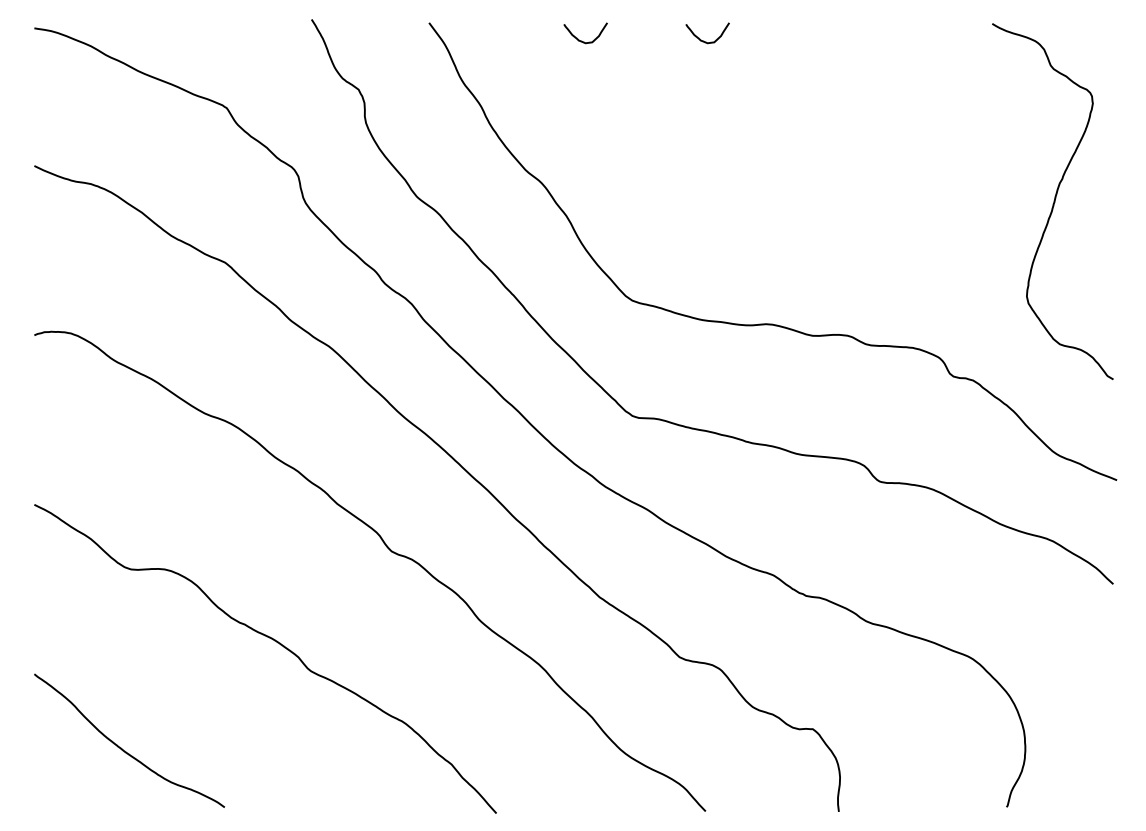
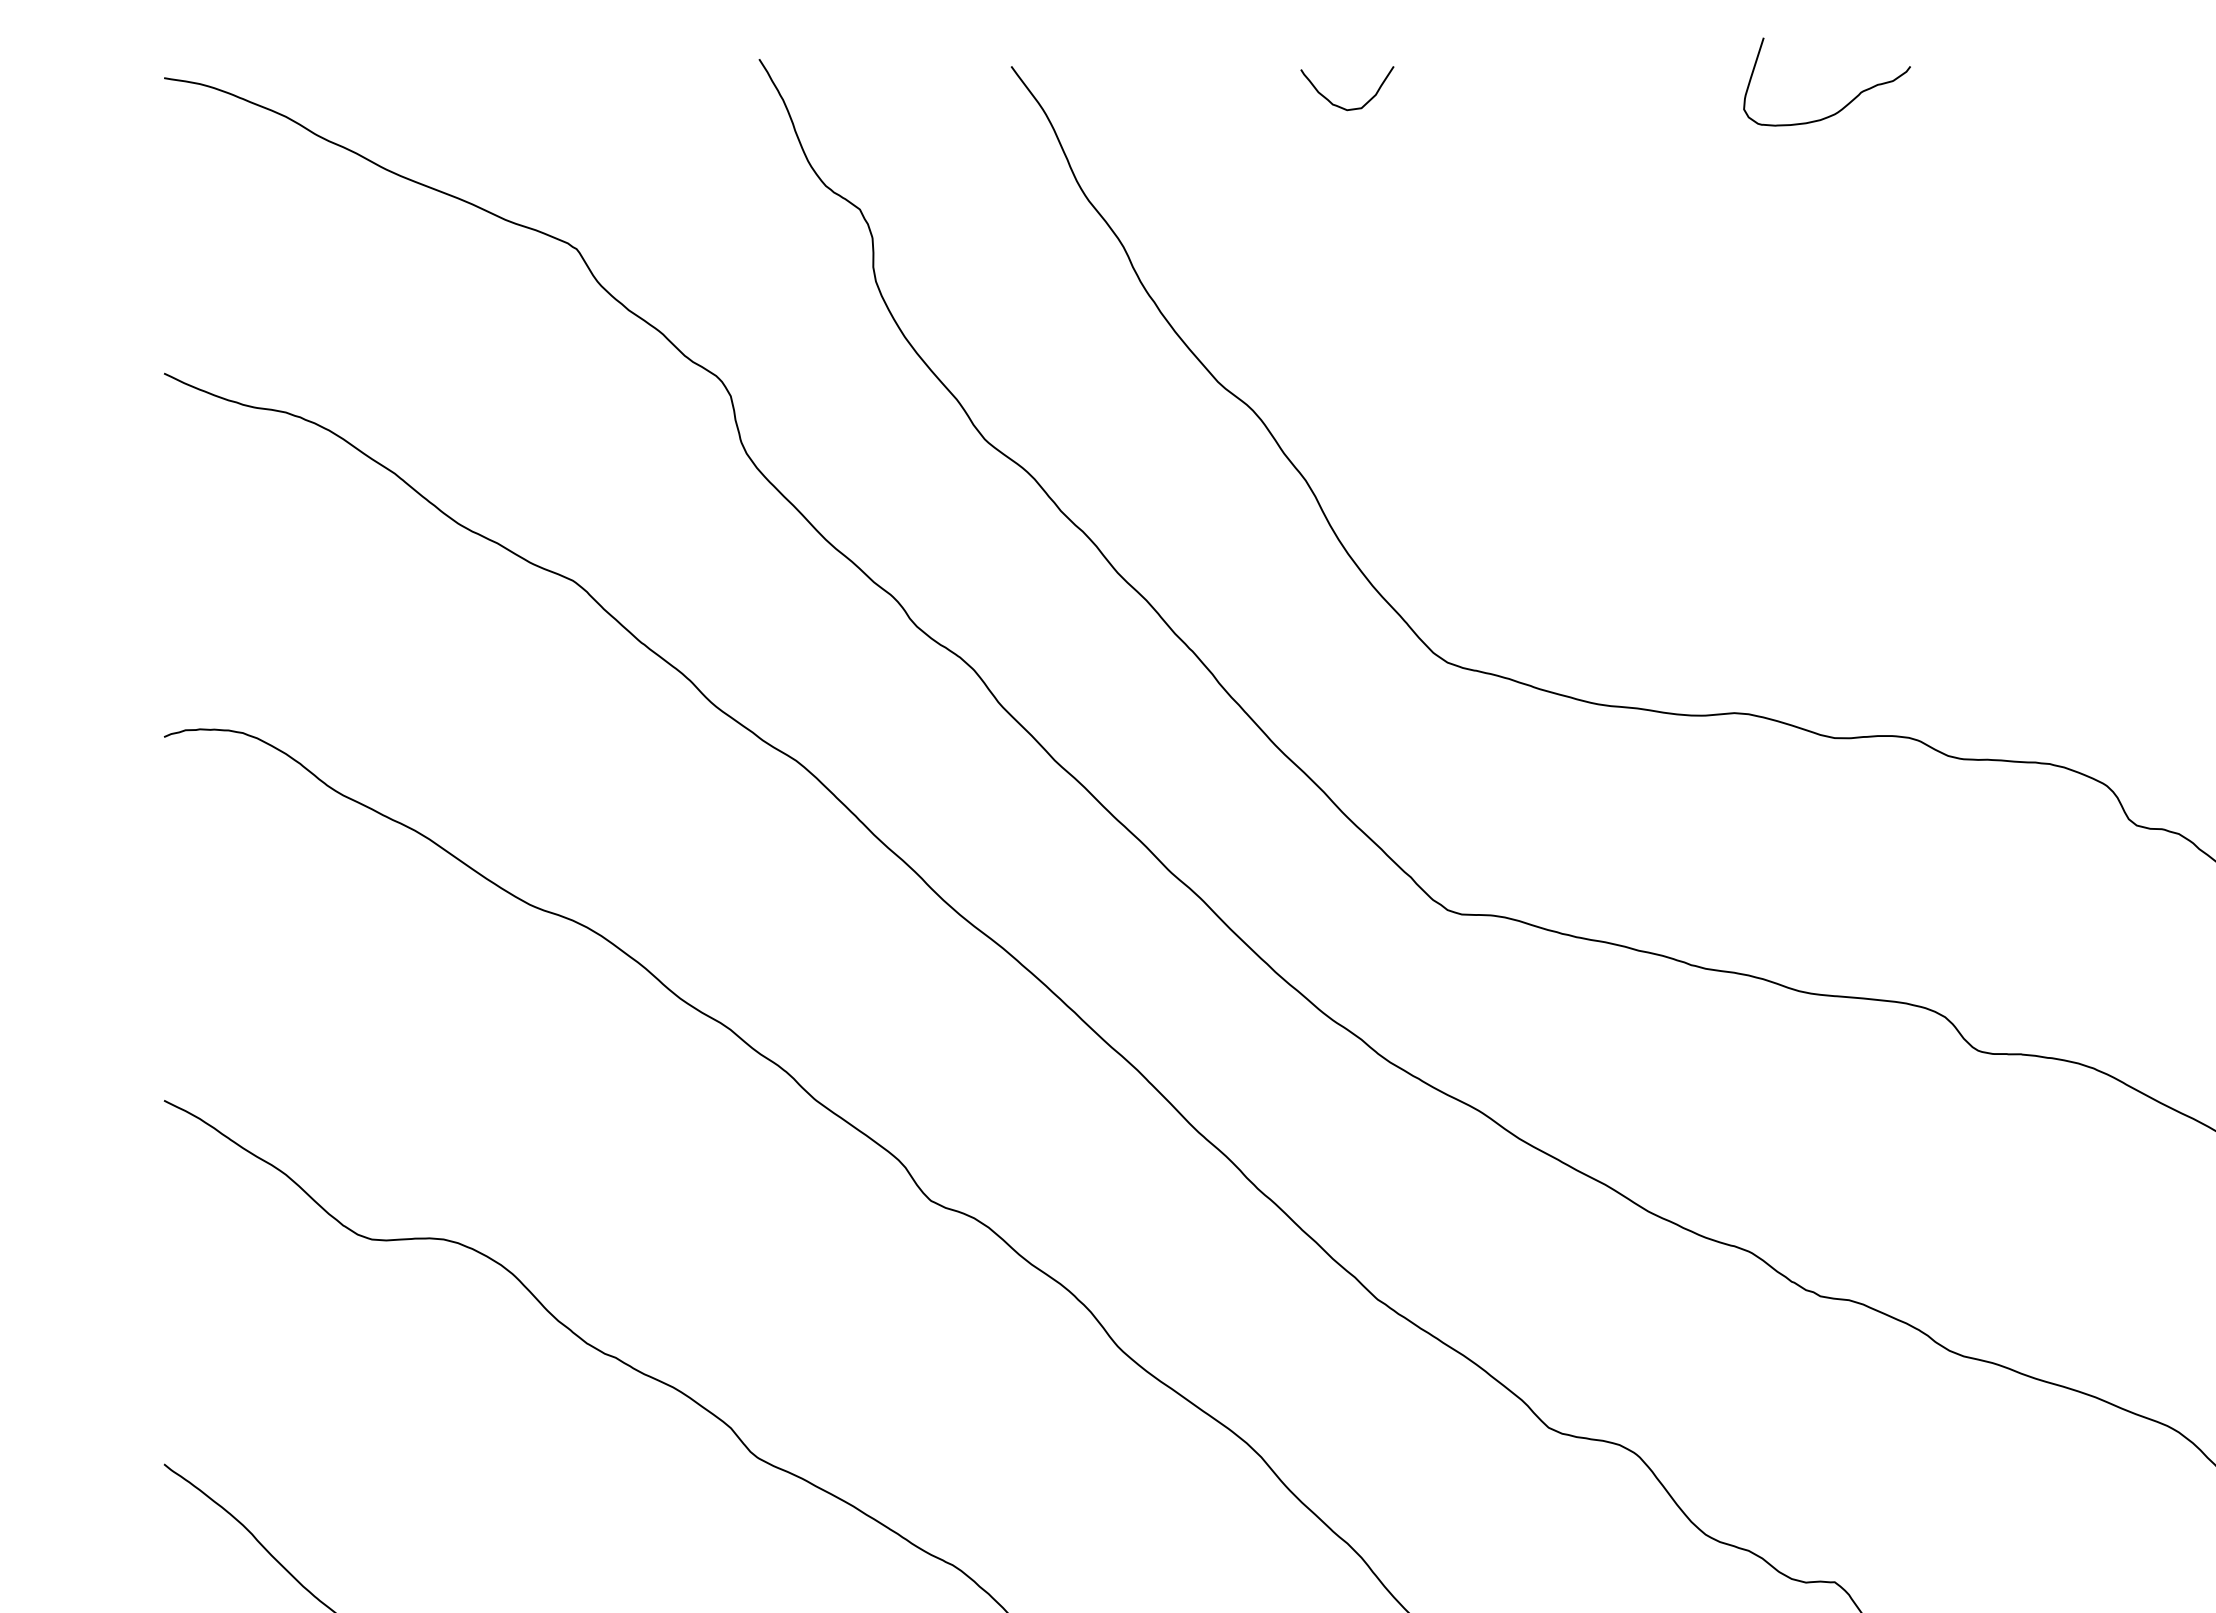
curve: (818, 39) -> (1846, 102), added
curve: (703, 40) -> (1600, 104), removed

